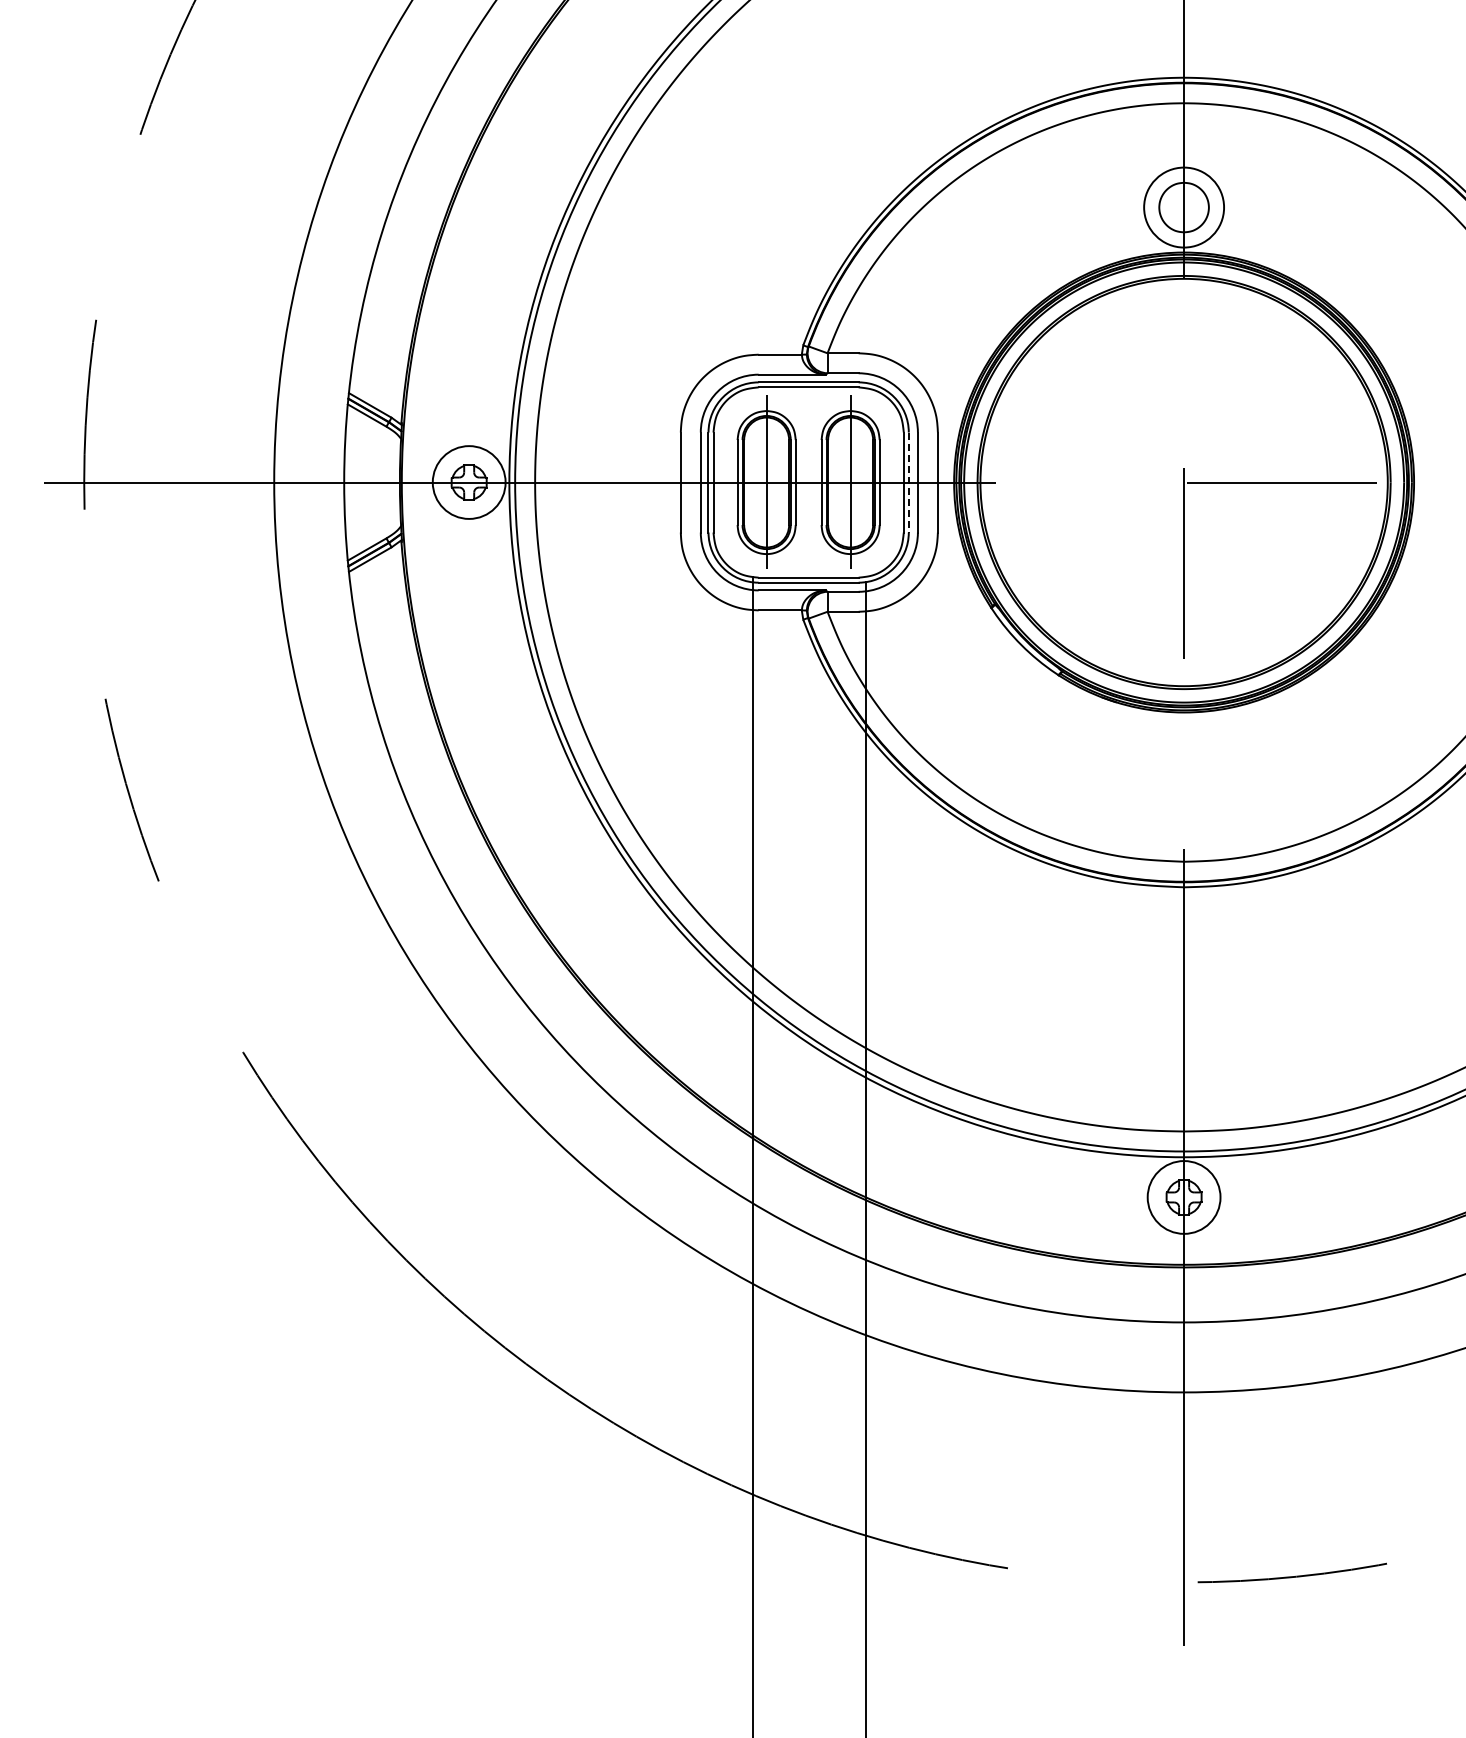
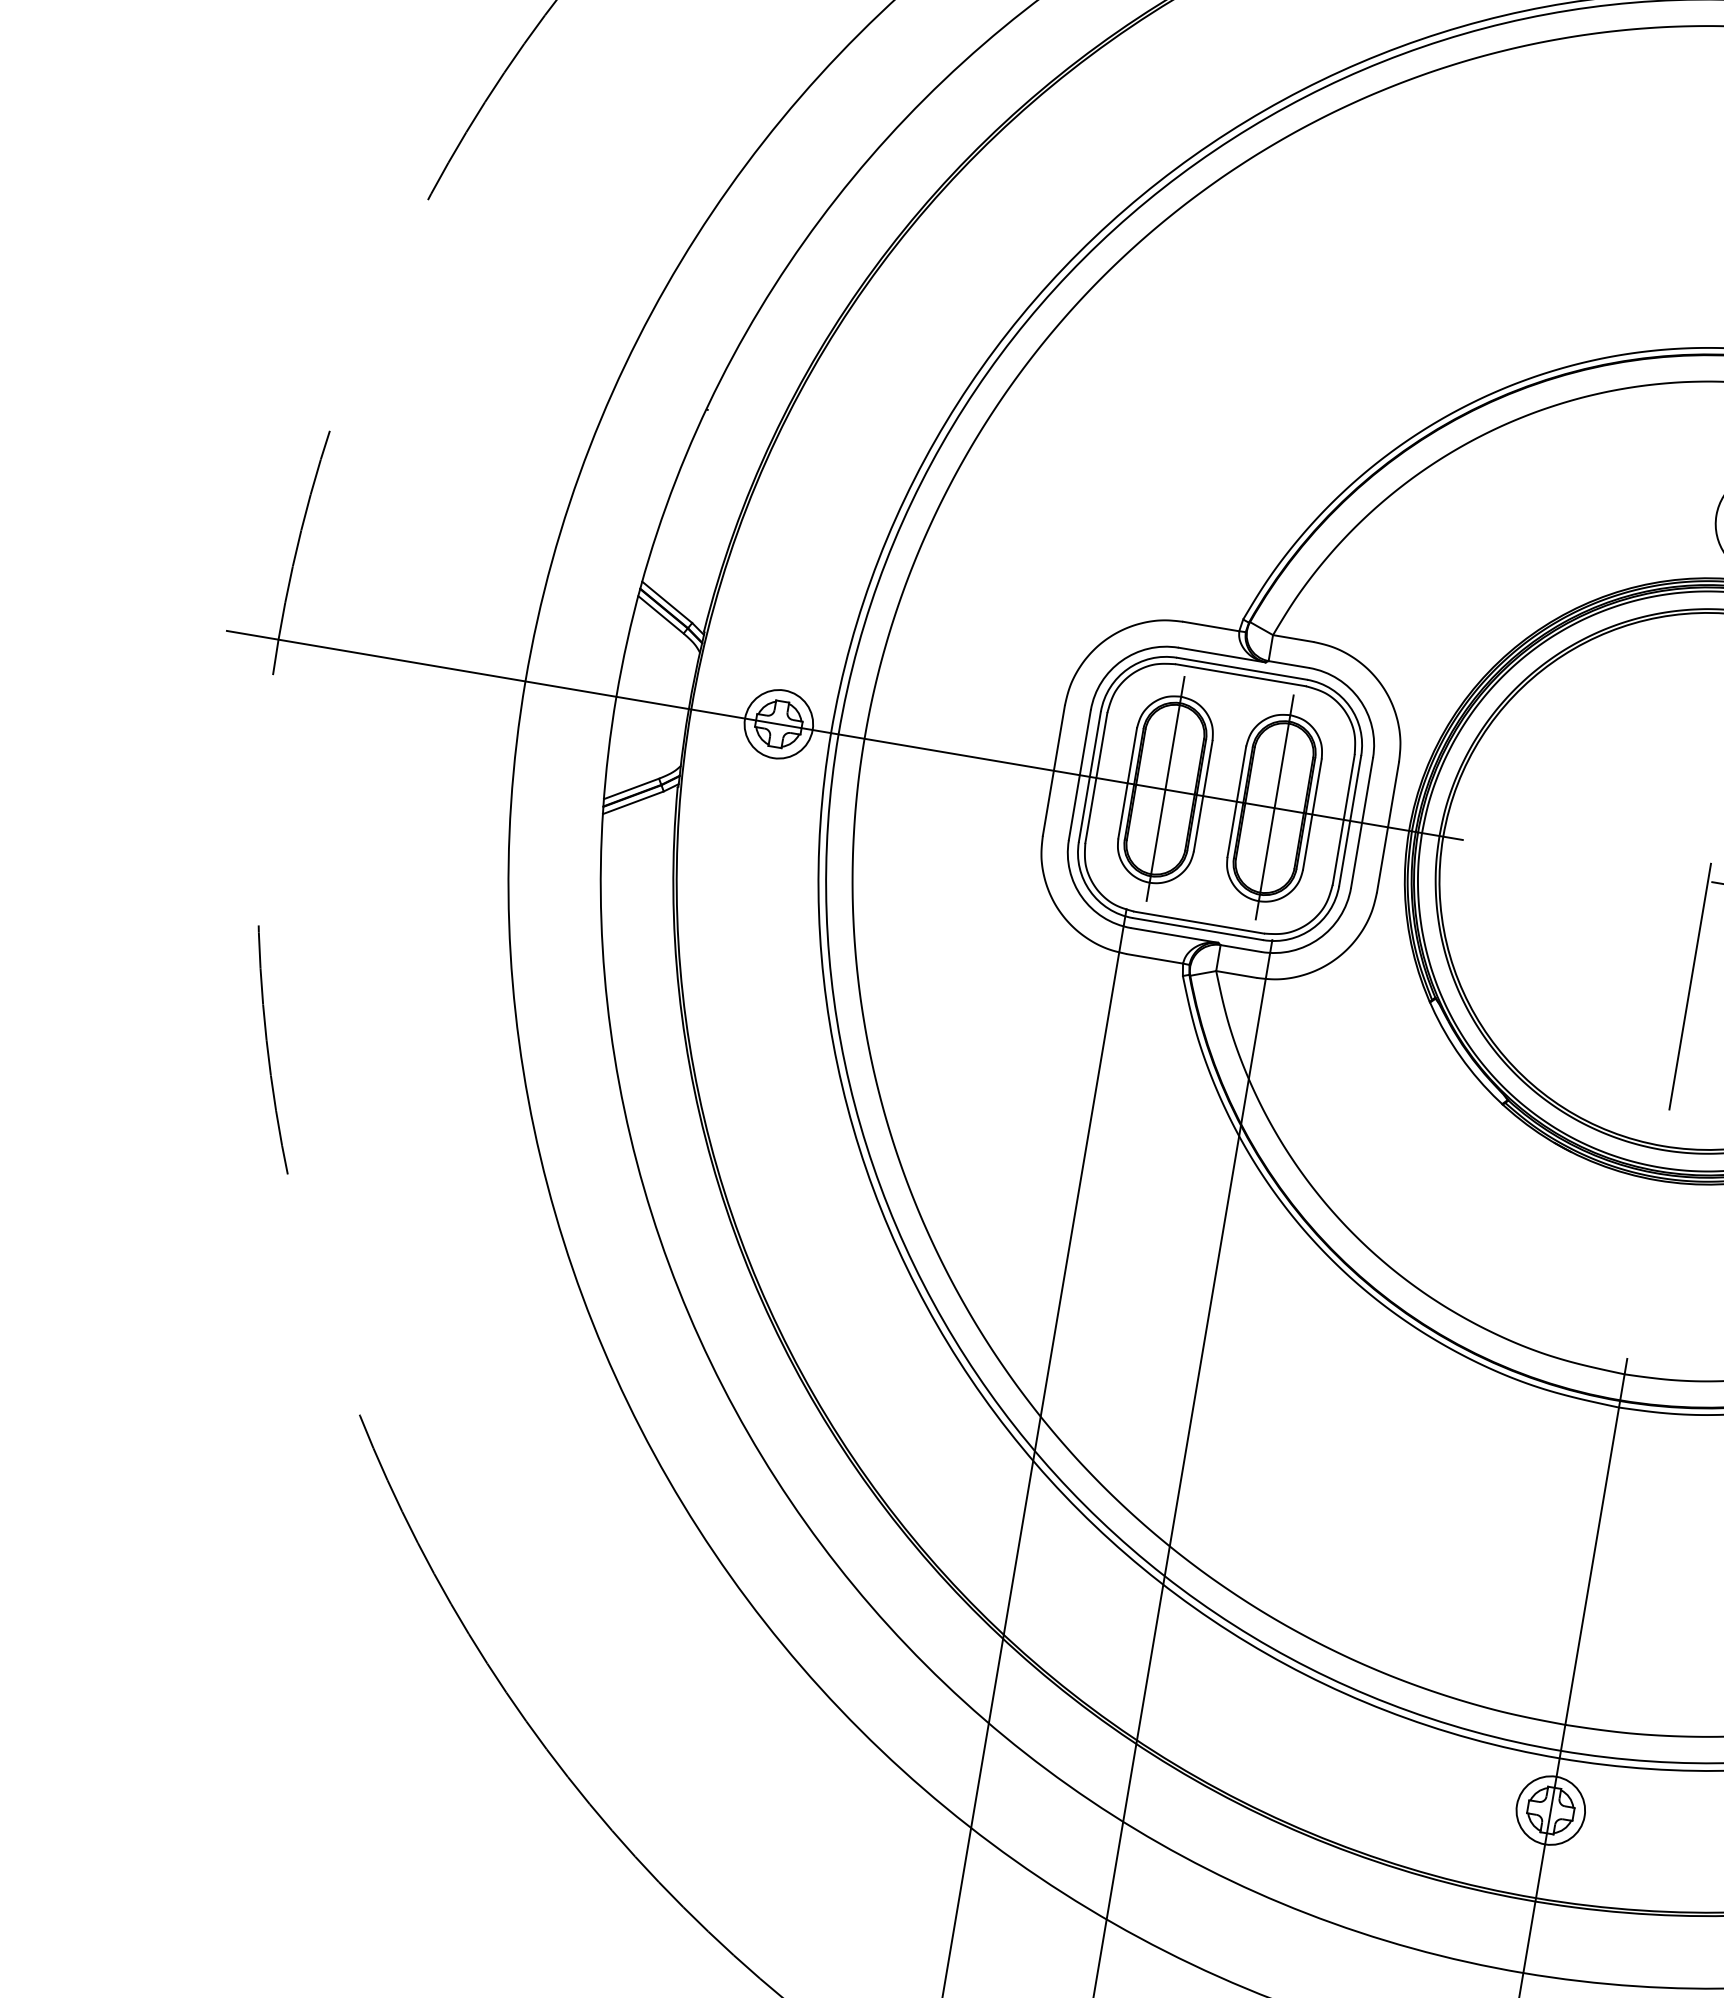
circle: (469, 482) -> (779, 724), size x0.71
line: (908, 482) -> (1349, 820), dashed -> solid
circle: (1184, 1197) -> (1551, 1810), size x0.71

